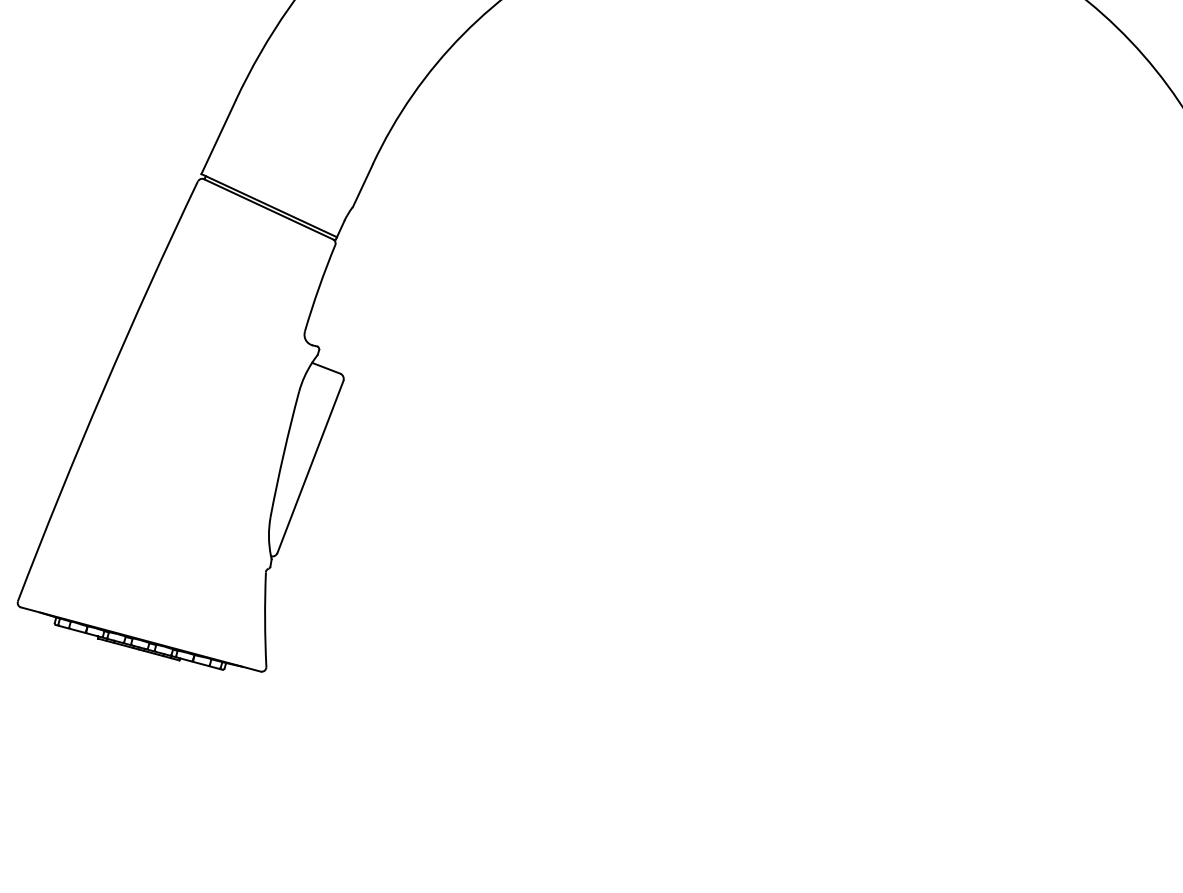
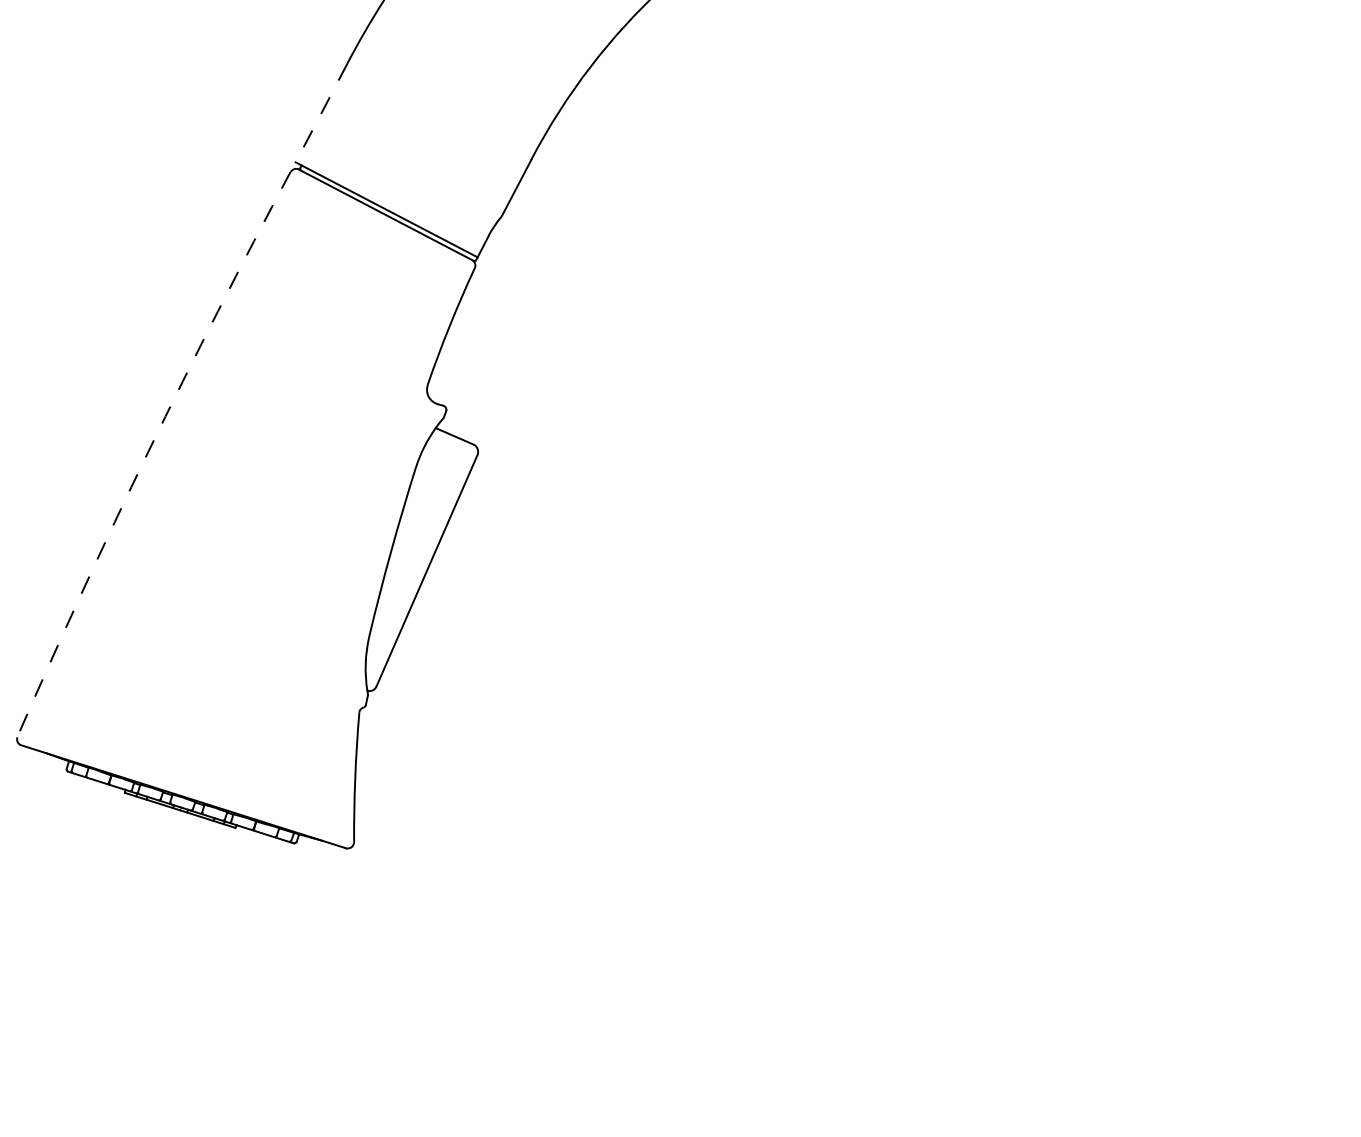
line: (218, 137) -> (321, 113), solid -> dashed
arc: (103, 389) -> (148, 451), solid -> dashed

